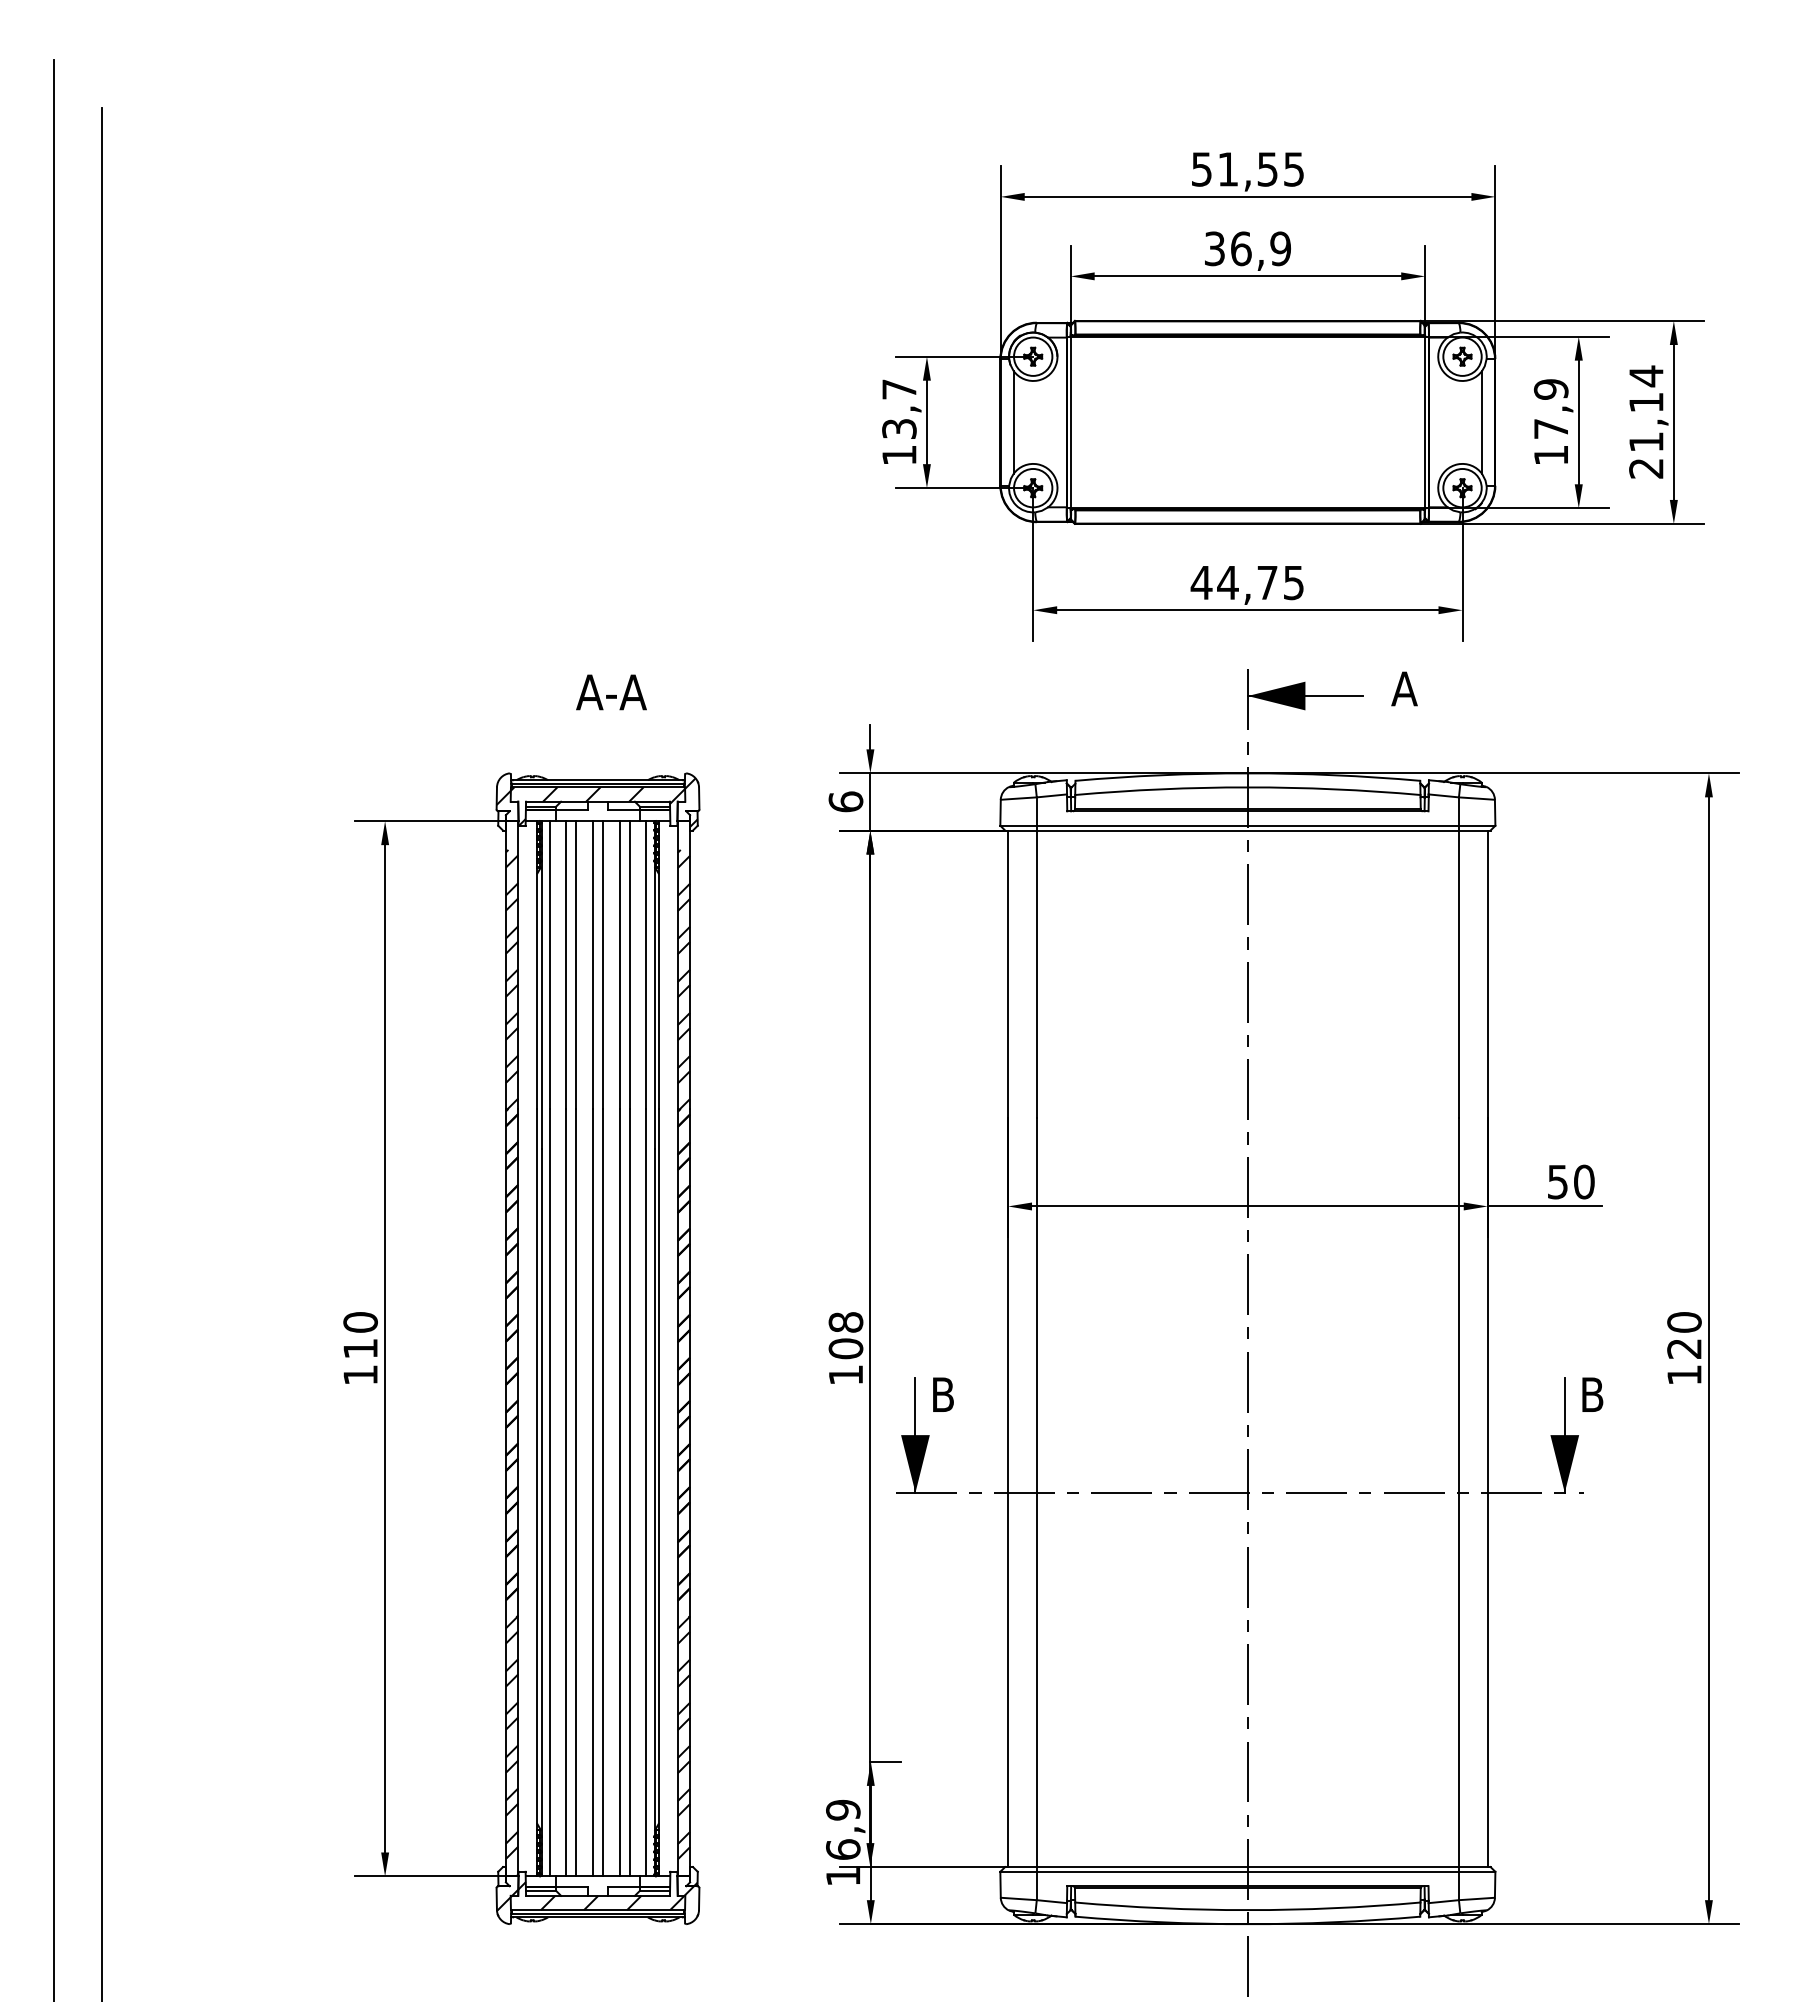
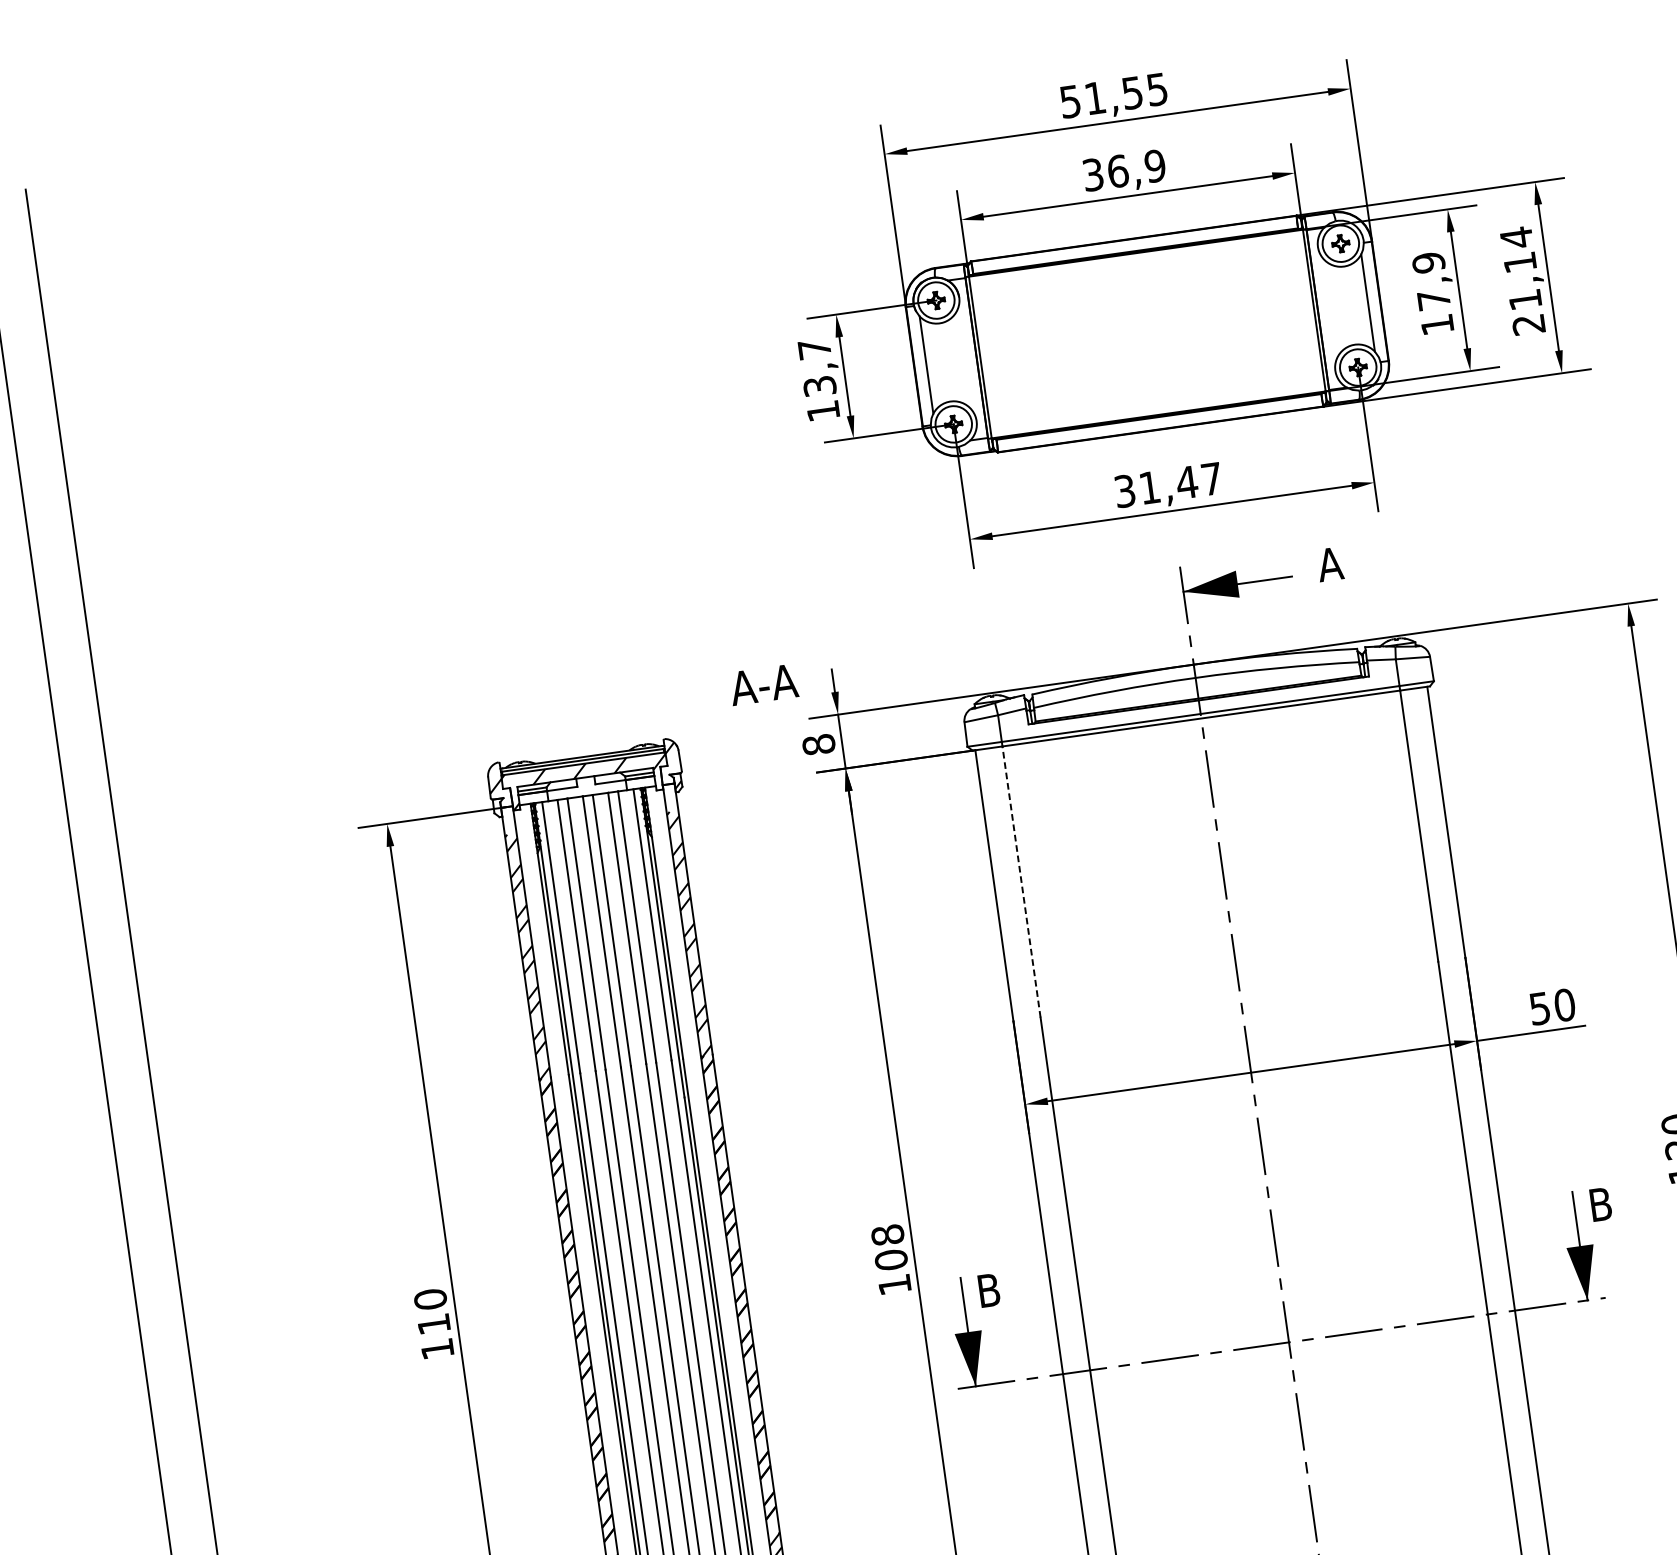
text: (1246, 582) -> (1167, 485), 44,75 -> 31,47
text: (611, 692) -> (763, 684), moved
text: (845, 801) -> (818, 744), 6 -> 8
line: (1036, 974) -> (1021, 882), solid -> dashed

